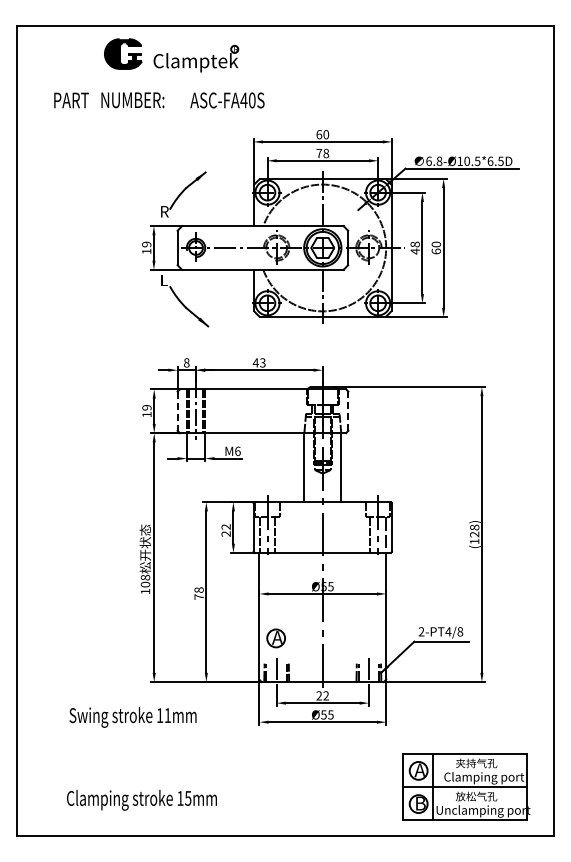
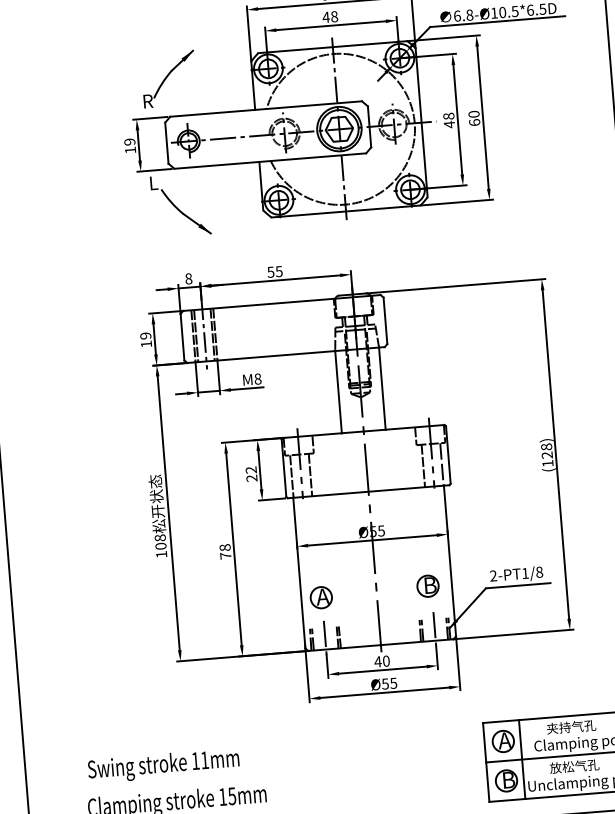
text: (319, 153) -> (326, 17), 78 -> 48
text: (258, 362) -> (273, 271), 43 -> 55
line: (177, 411) -> (182, 337), dashed -> solid
line: (348, 411) -> (385, 321), dashed -> solid
text: (237, 450) -> (257, 378), M6 -> M8
text: (448, 631) -> (525, 573), 2-PT4/8 -> 2-PT1/8
part: (365, 635) -> (427, 585), added
text: (322, 695) -> (381, 661), 22 -> 40
text: (132, 717) -> (163, 766), moved

